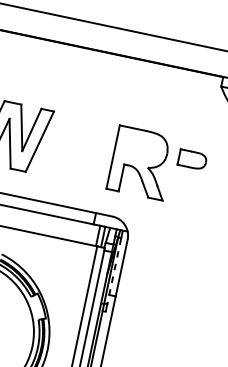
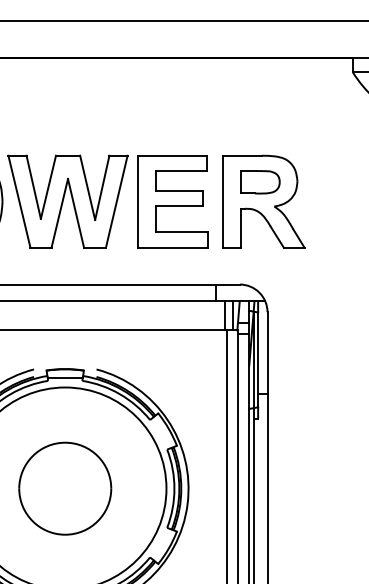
part: (78, 149) -> (172, 201), added
part: (192, 160) -> (260, 182), moved
line: (114, 271) -> (258, 360), dashed -> solid

